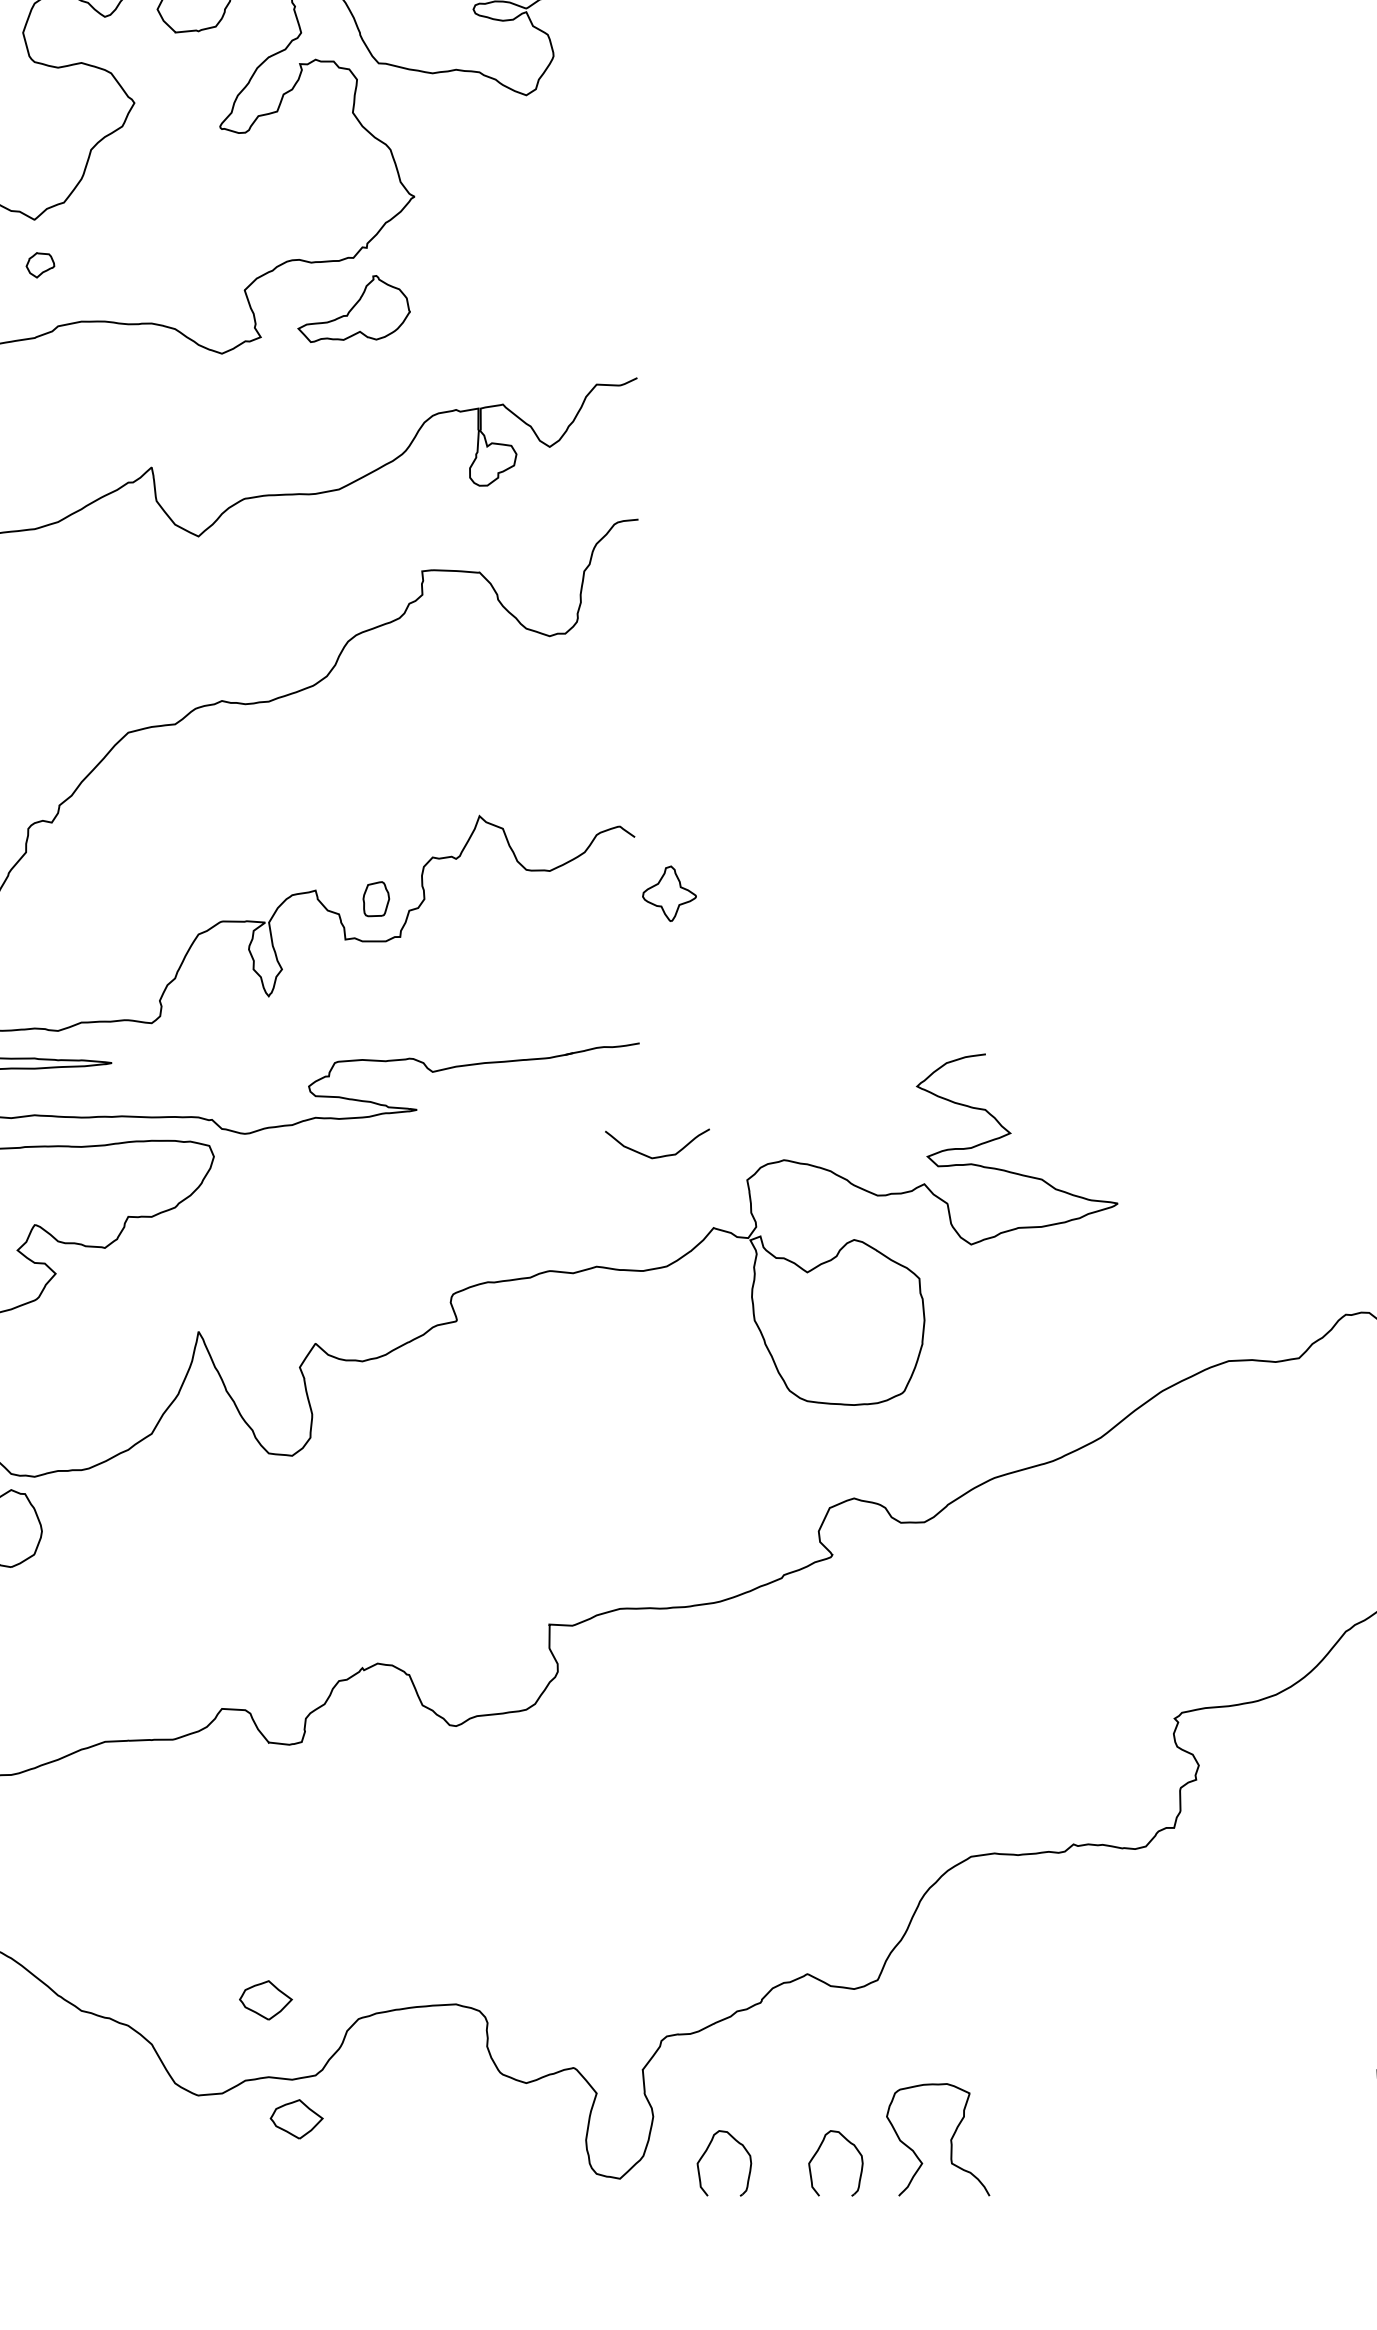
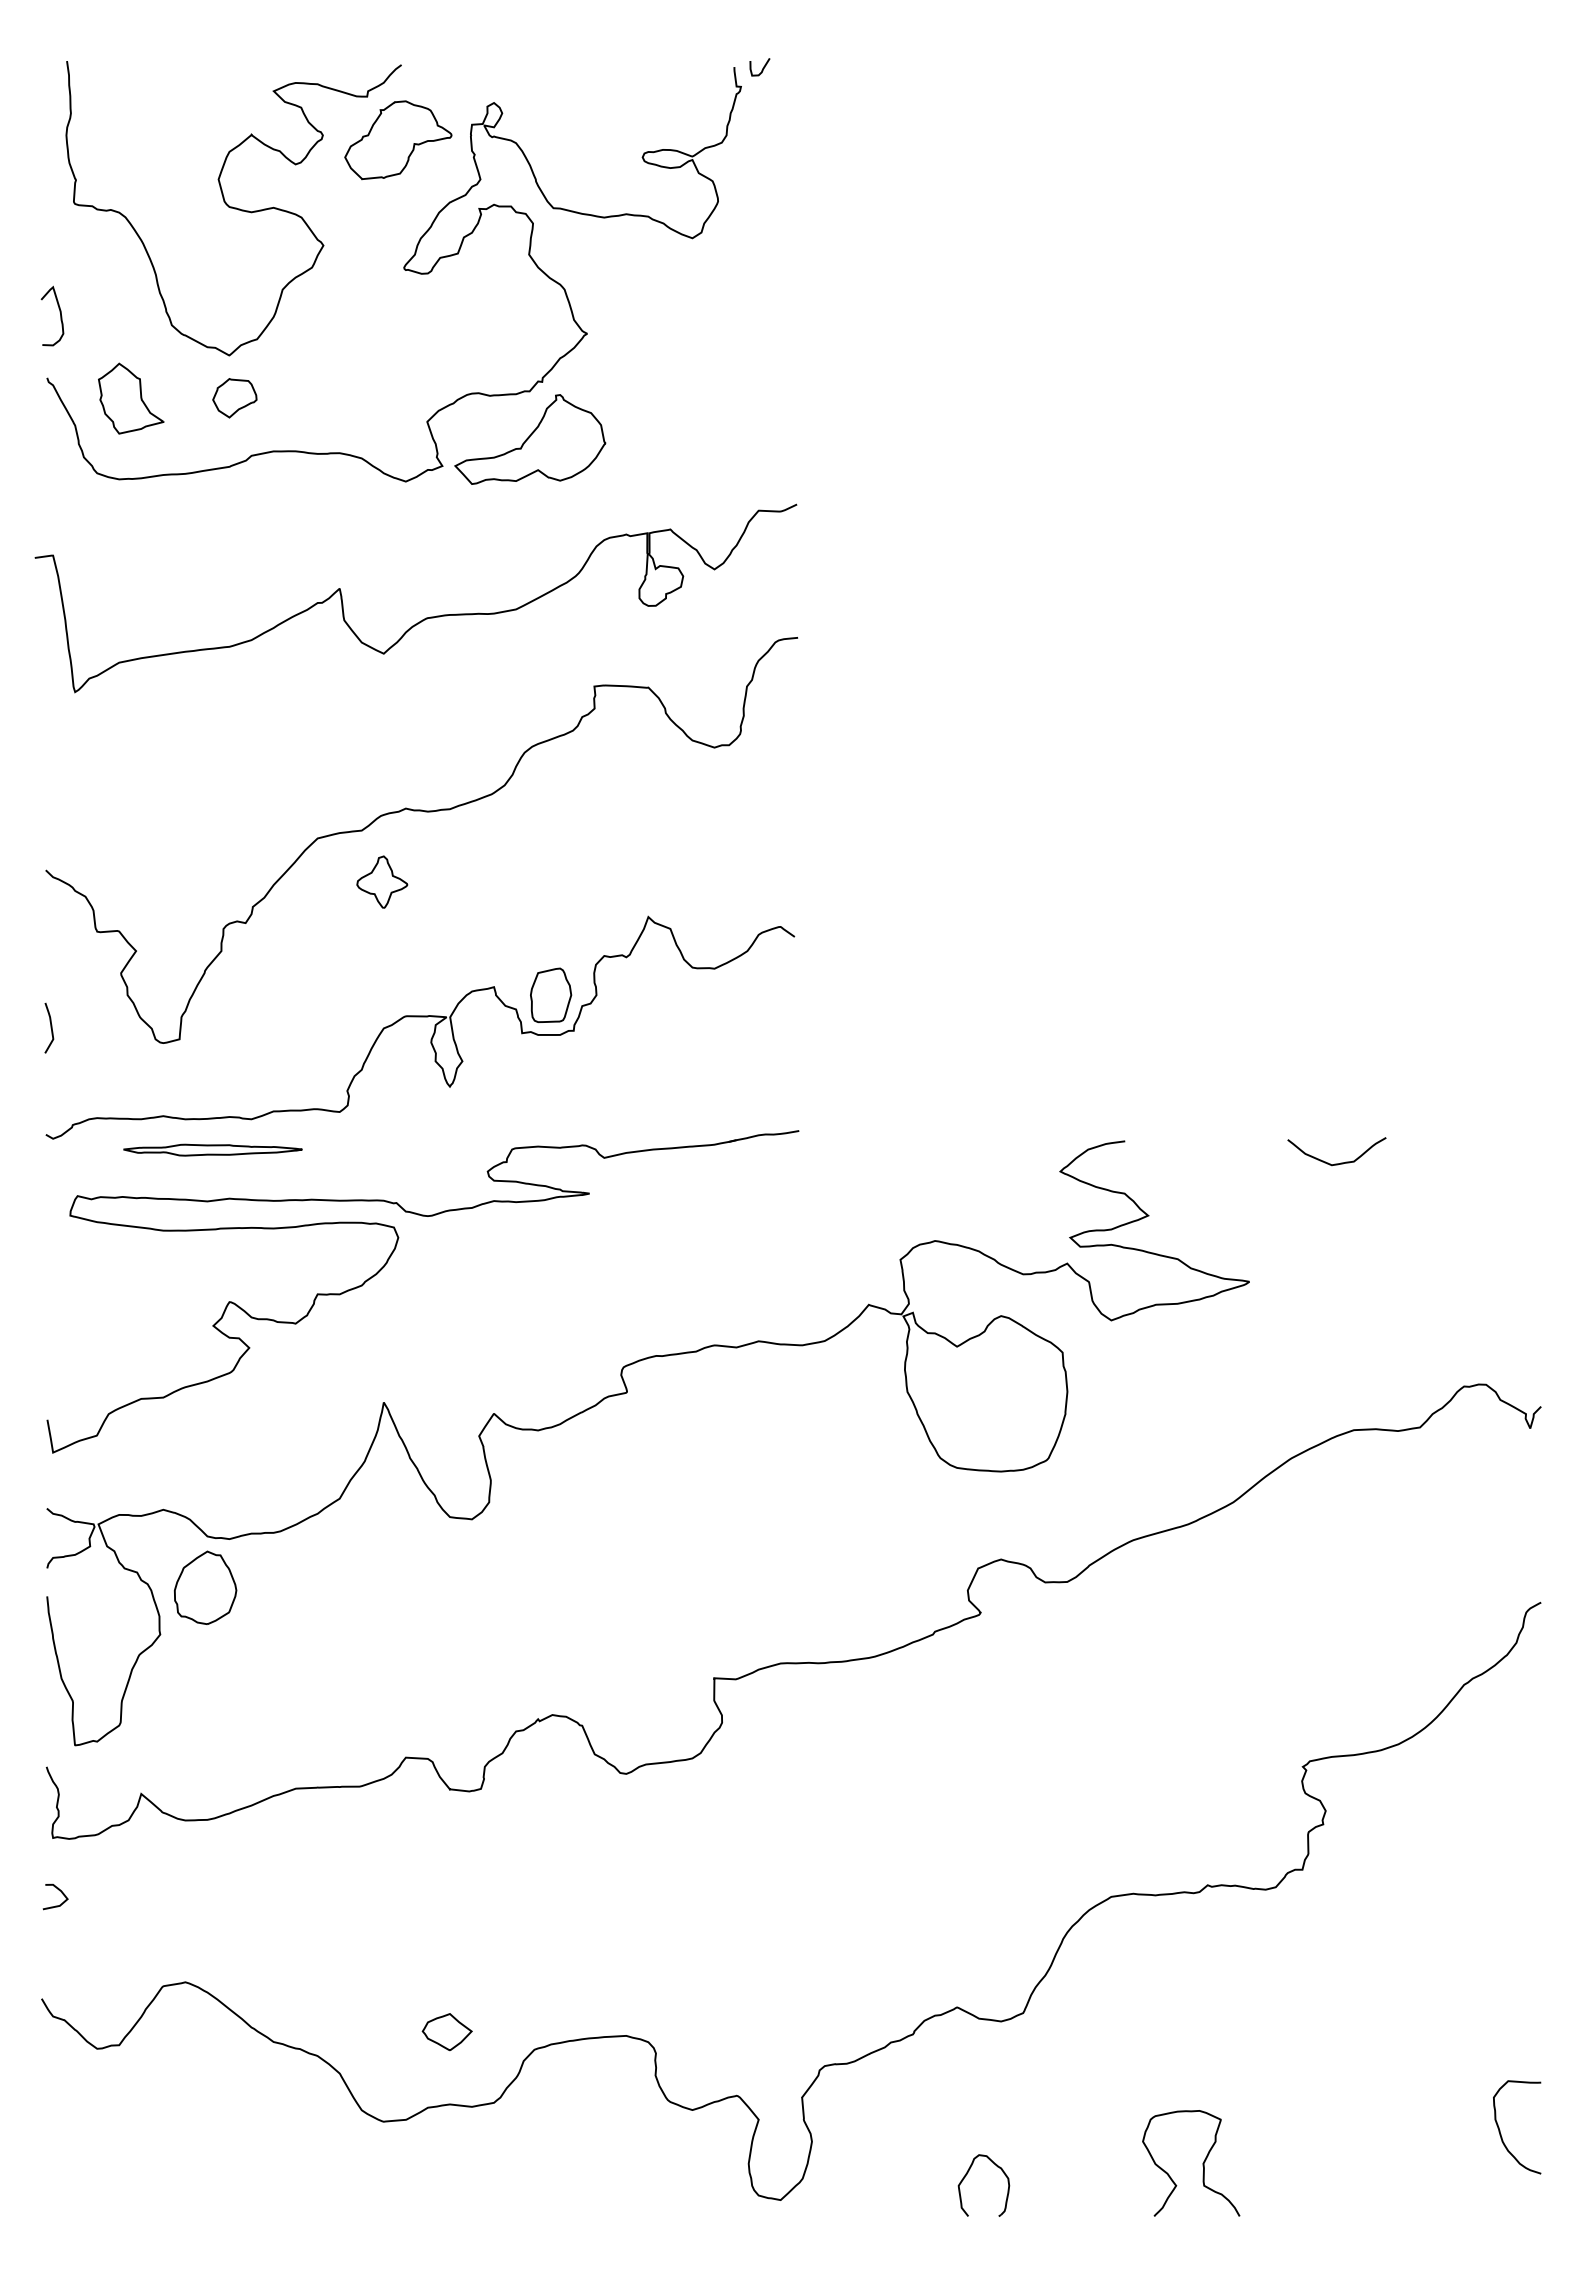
part: (39, 265) -> (234, 398), size x1.67
part: (354, 309) -> (530, 439), size x1.43
part: (669, 893) -> (382, 881), moved
part: (376, 898) -> (551, 994), size x1.67
curve: (661, 1155) -> (1340, 1162), moved
part: (295, 2119) -> (475, 2144), removed
curve: (950, 2139) -> (1202, 2163), moved
part: (706, 2151) -> (862, 2174), removed

